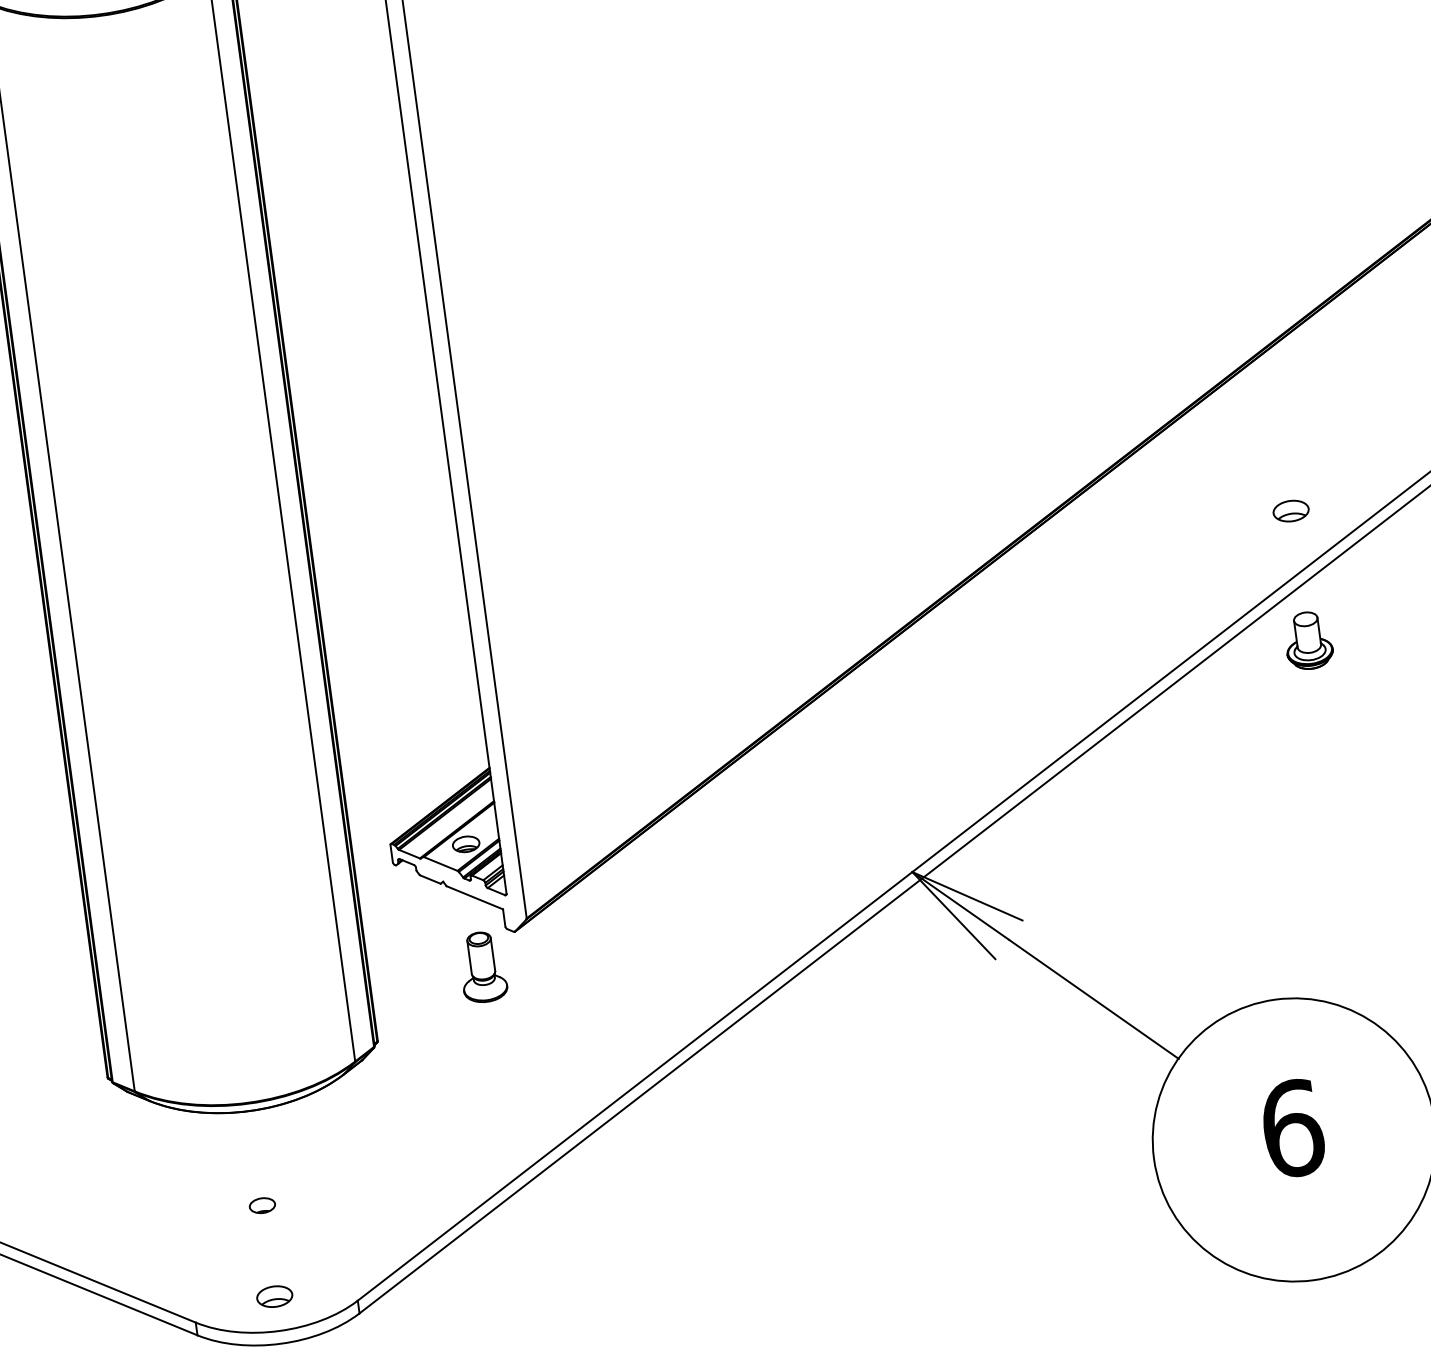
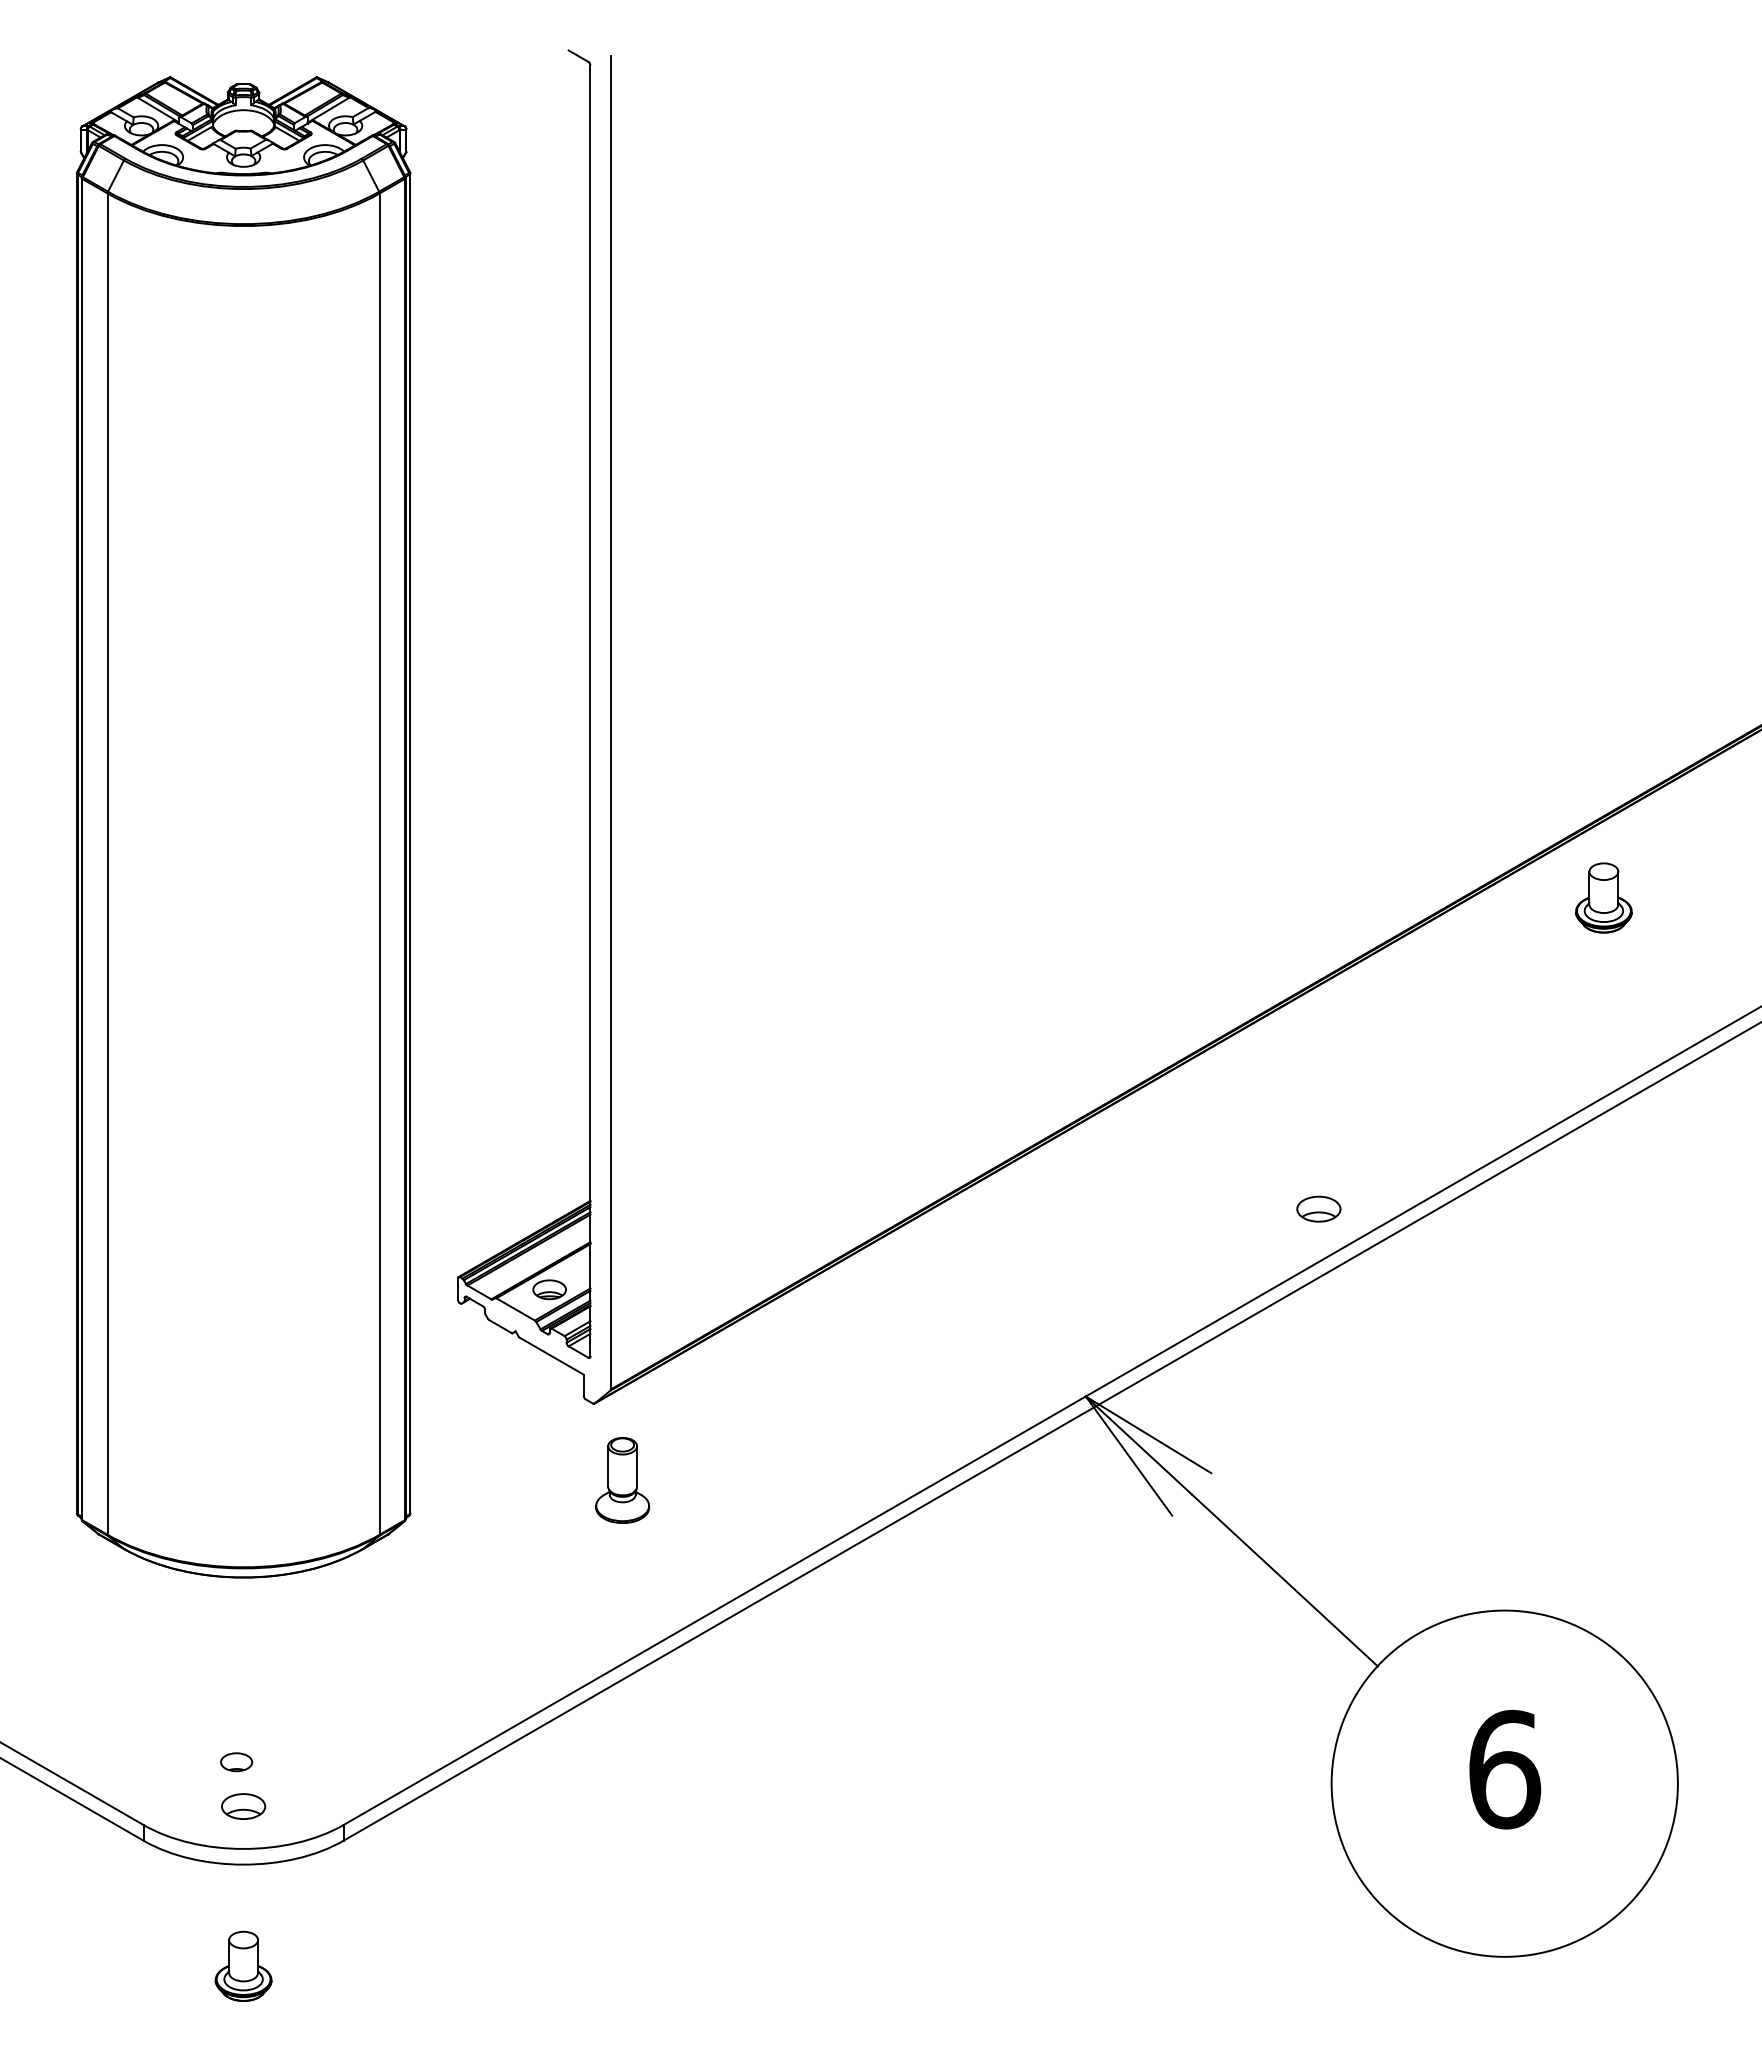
part: (1290, 510) -> (1318, 1208), moved
part: (1308, 640) -> (1603, 897), moved
part: (482, 967) -> (622, 1480), moved
part: (262, 1205) -> (236, 1762), moved

